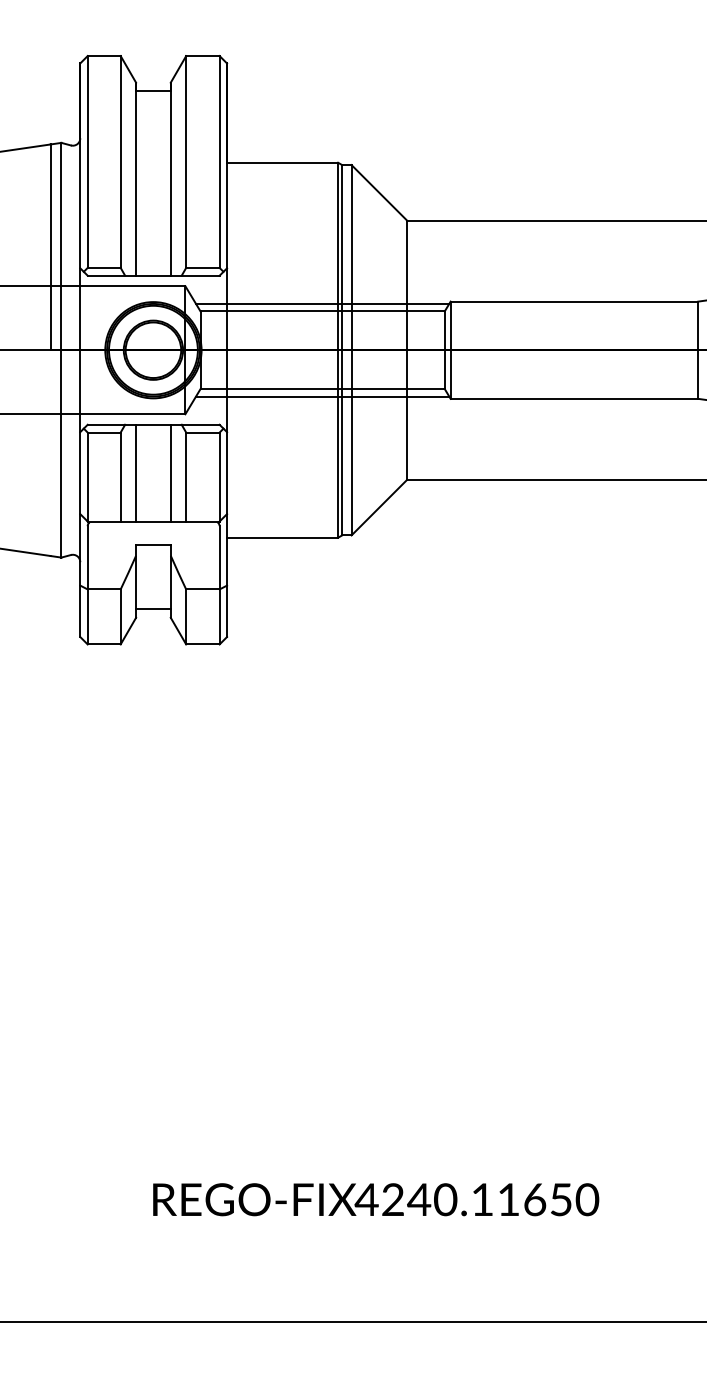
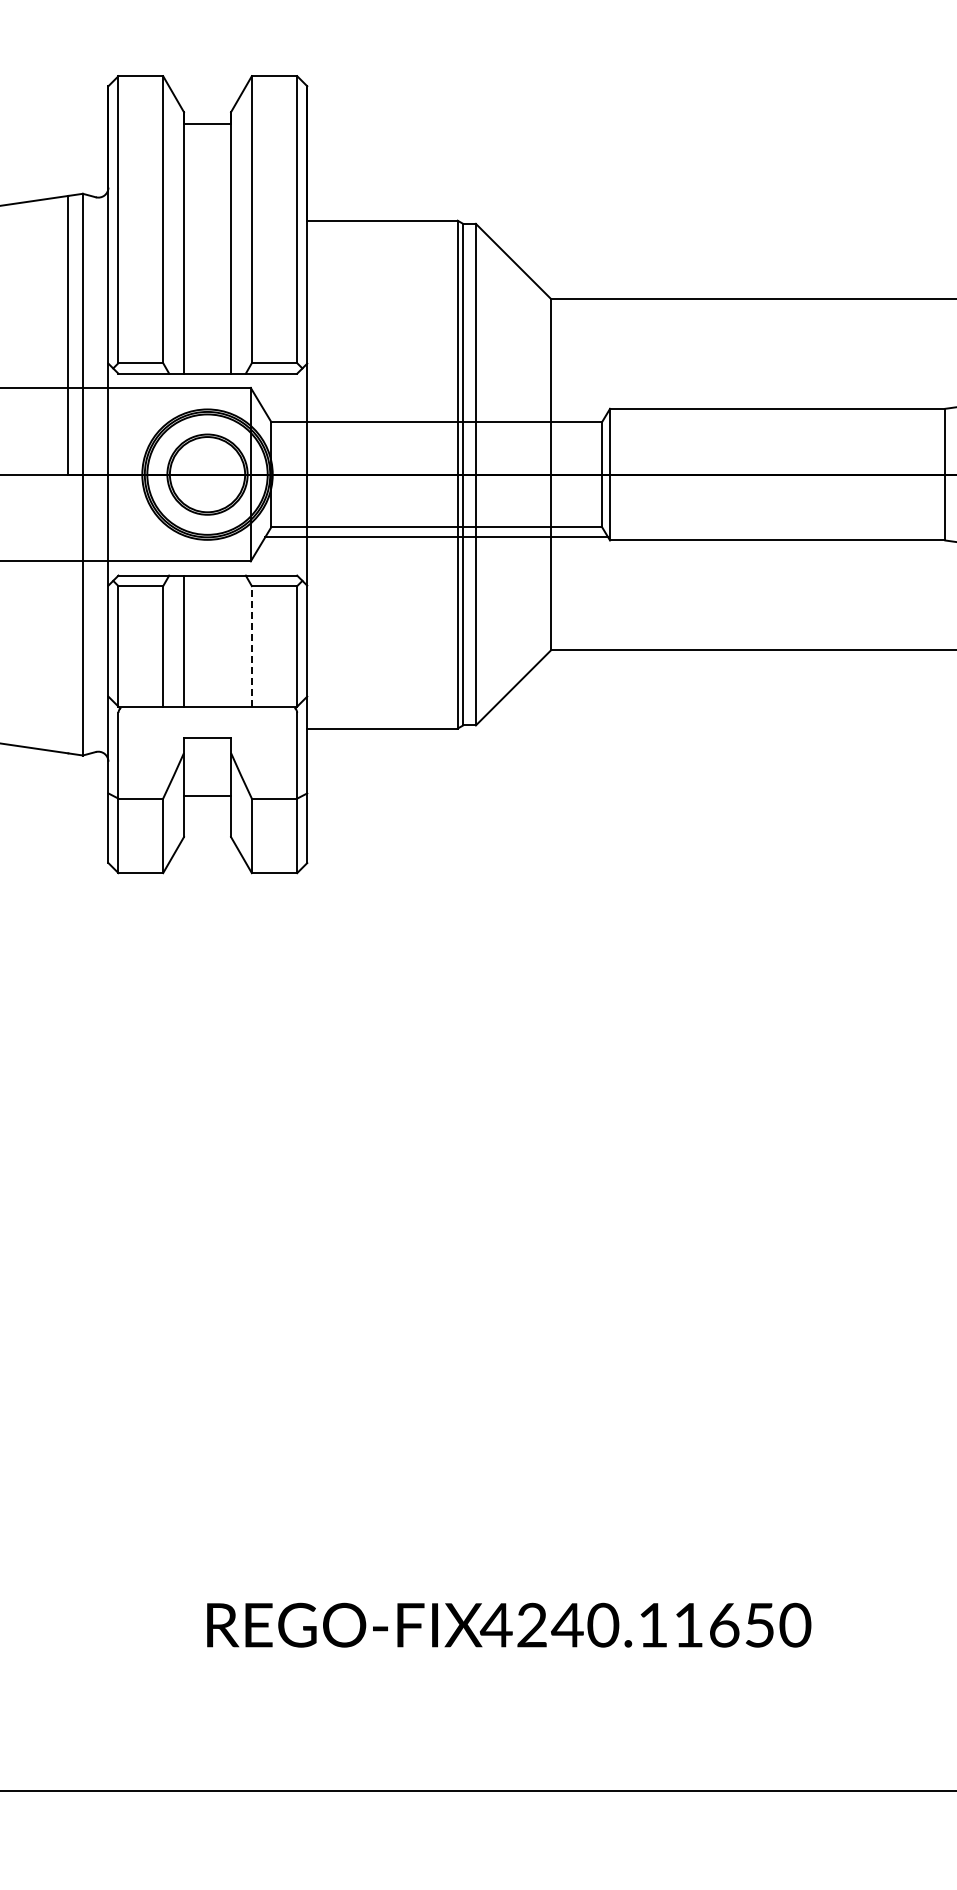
line: (322, 303) -> (436, 411), removed
line: (171, 472) -> (231, 640), removed
line: (185, 476) -> (251, 645), solid -> dashed
line: (153, 609) -> (207, 795), moved

